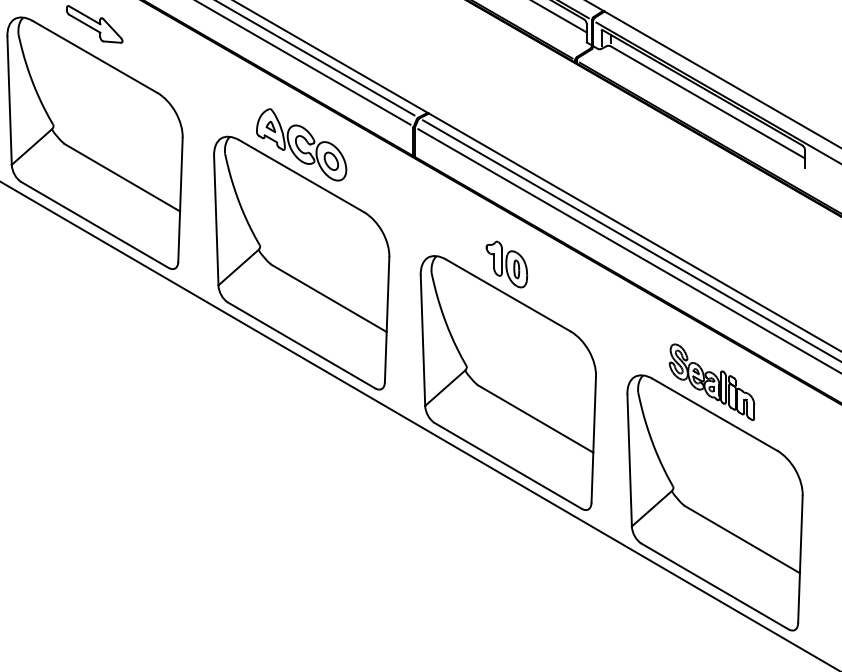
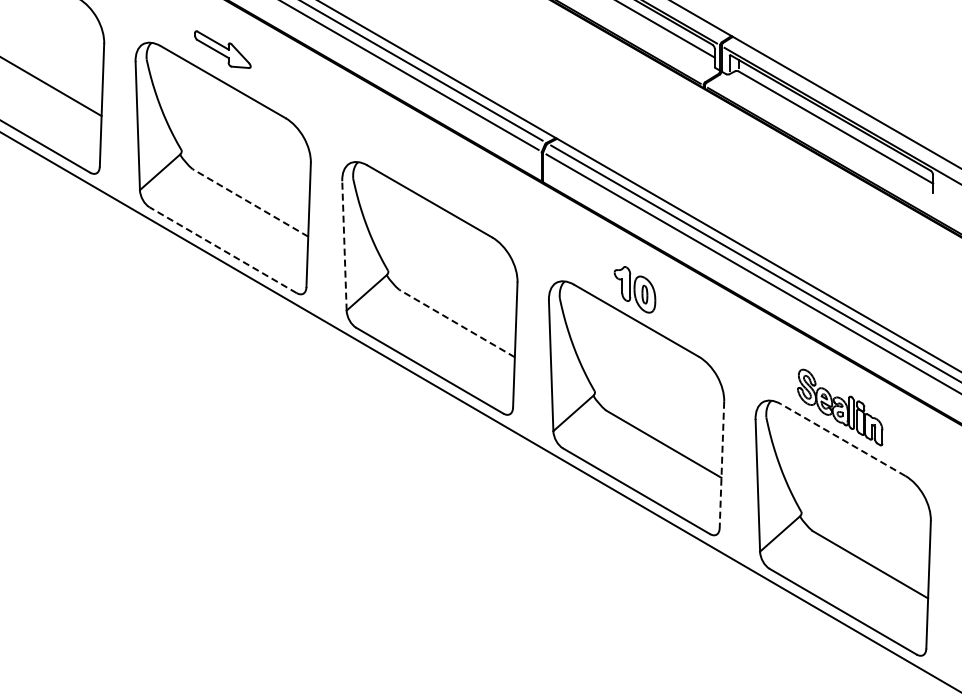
part: (301, 144) -> (429, 169), removed
line: (122, 177) -> (250, 202), solid -> dashed
line: (216, 220) -> (344, 245), solid -> dashed
line: (94, 224) -> (222, 249), solid -> dashed
line: (329, 298) -> (457, 323), solid -> dashed
line: (715, 415) -> (843, 440), solid -> dashed
line: (593, 440) -> (721, 465), solid -> dashed

